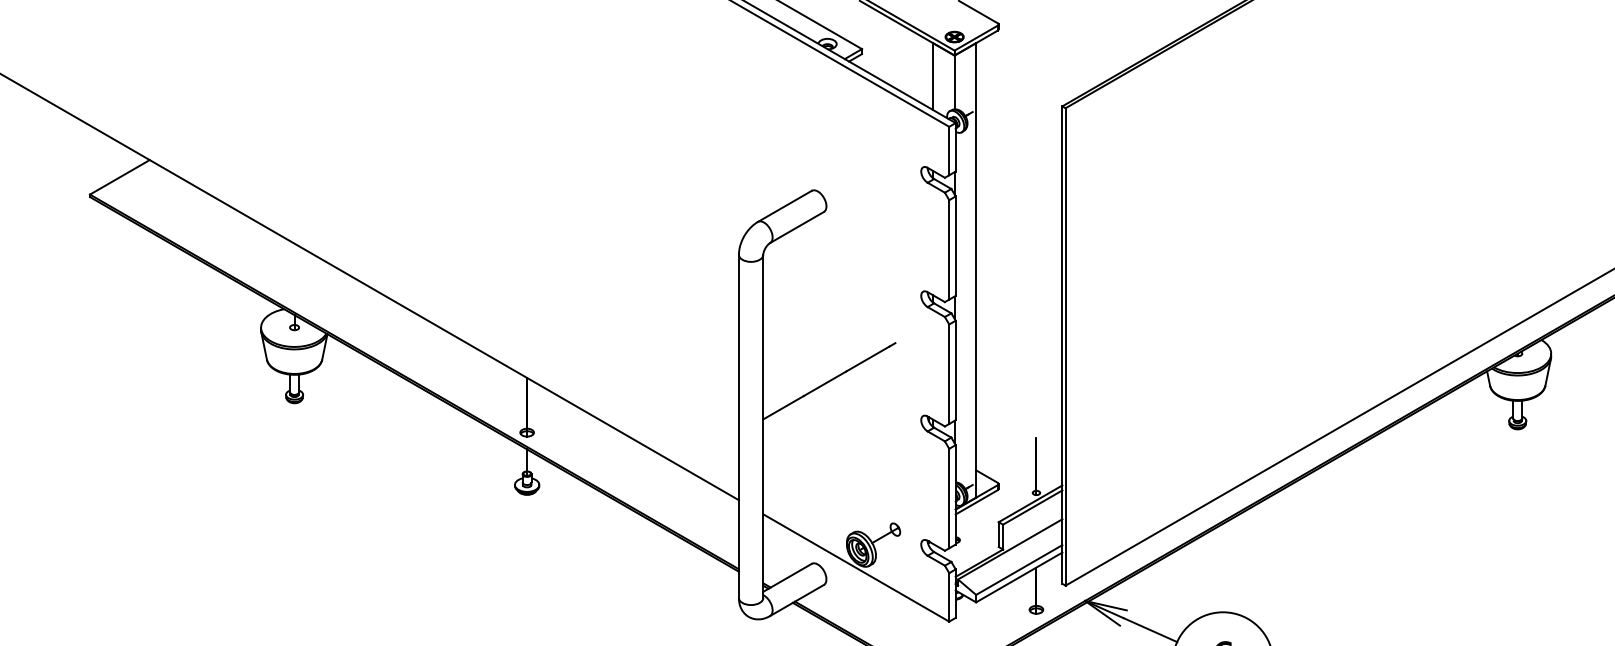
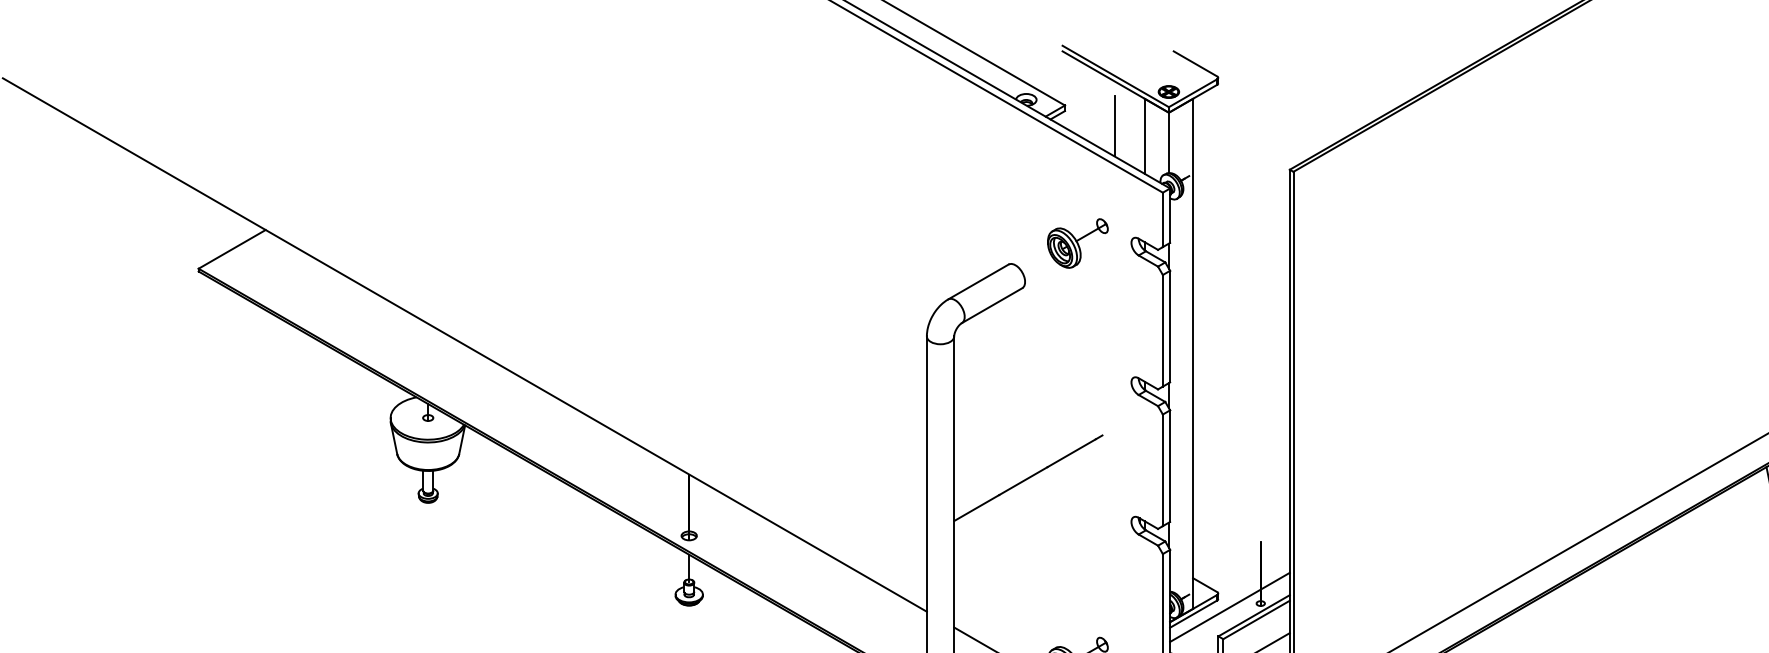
line: (906, 67) -> (1114, 126), added
part: (873, 171) -> (1077, 242), added
line: (1008, 496) -> (1229, 607), added

